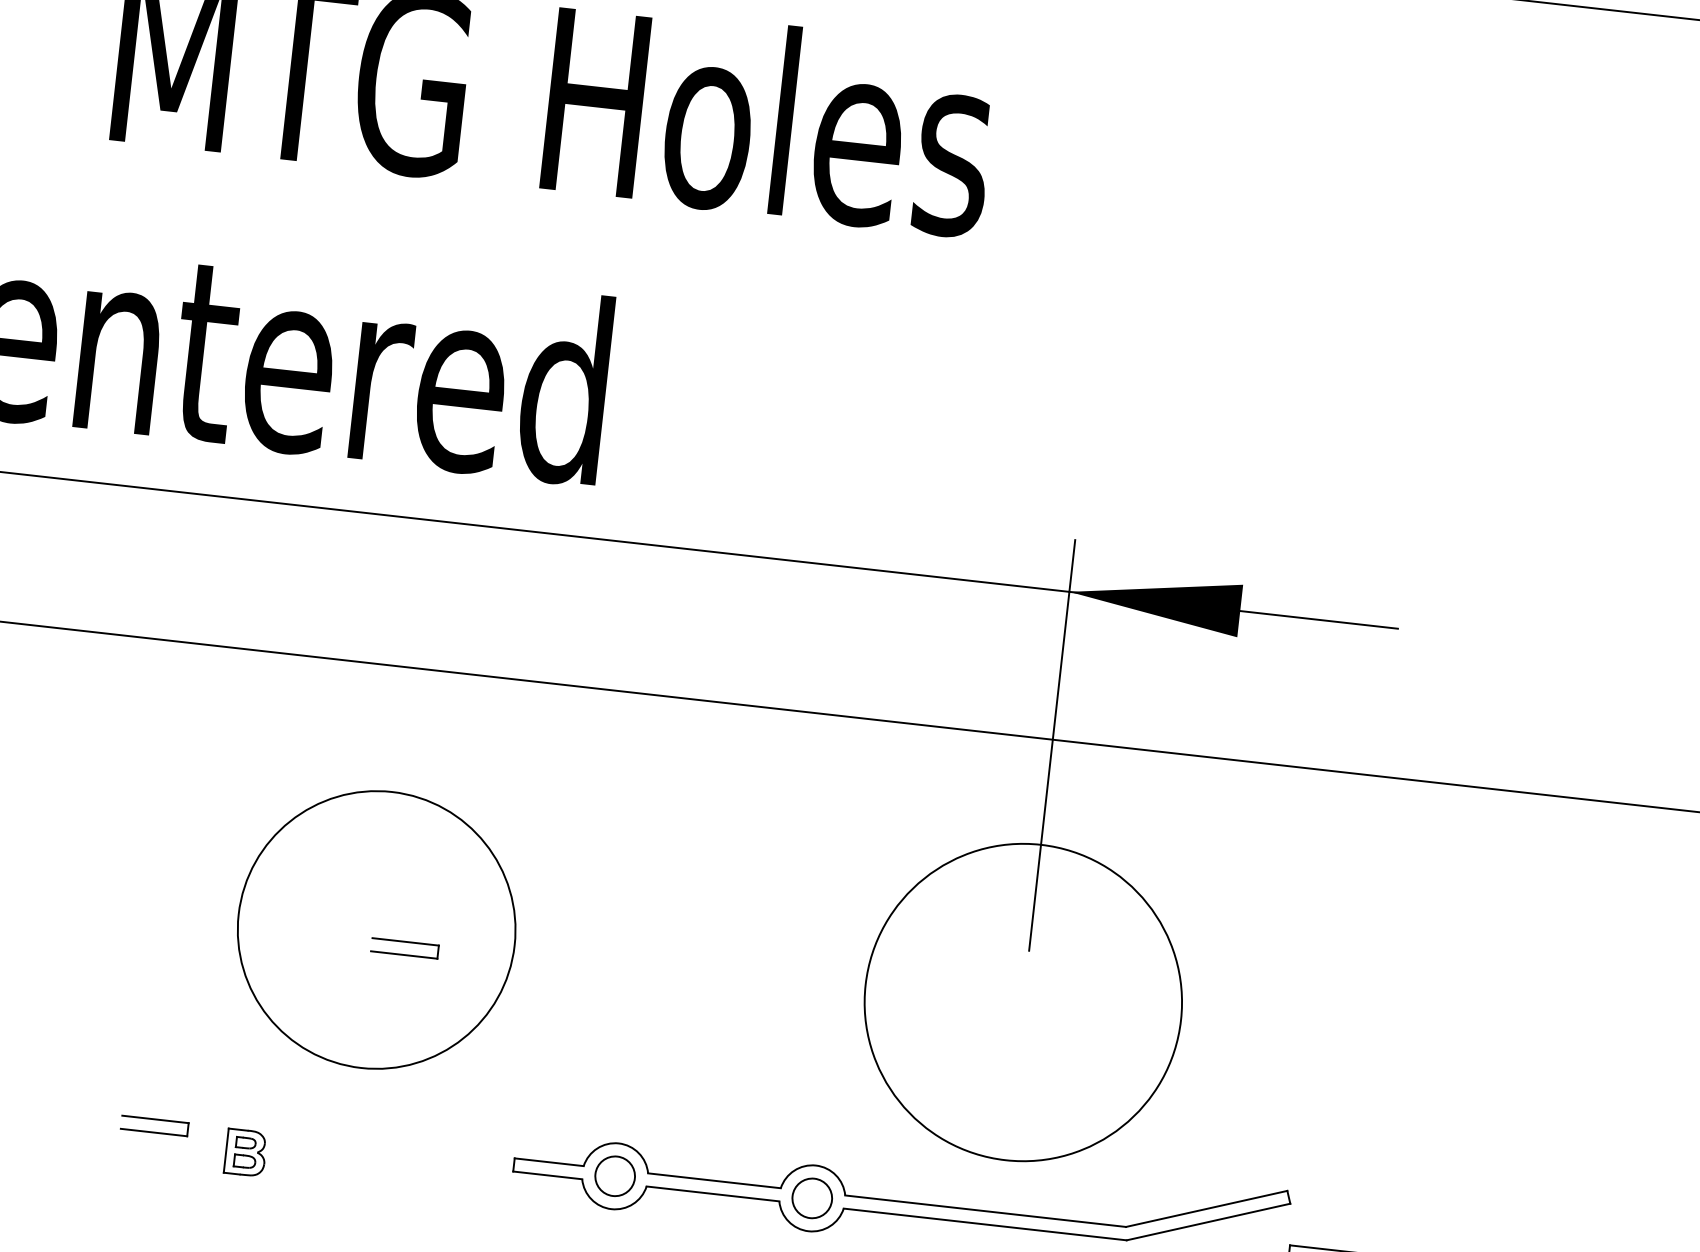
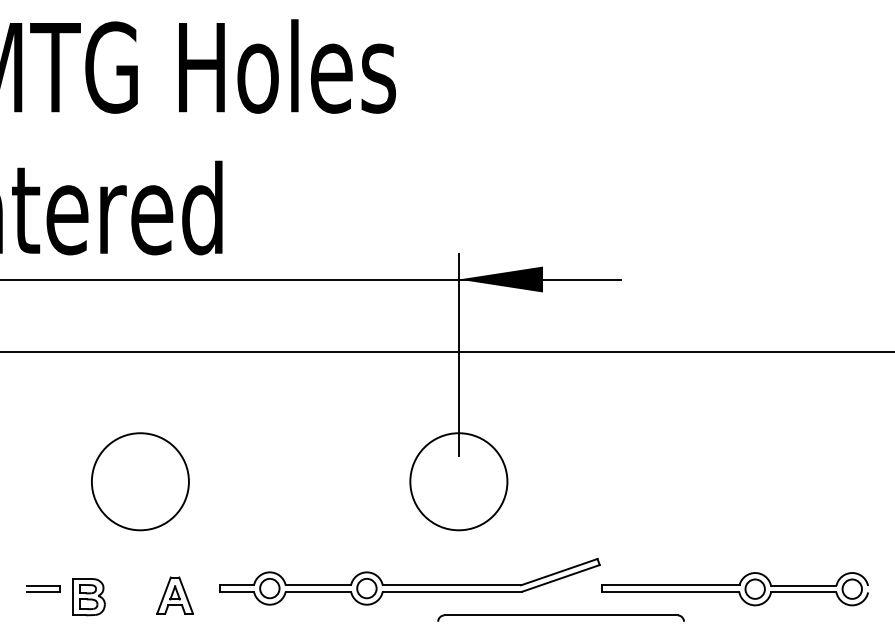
circle: (374, 929) -> (139, 481), size x0.71
part: (405, 947) -> (155, 488), removed
circle: (1022, 1001) -> (458, 481), size x0.62
part: (244, 1153) -> (88, 597), size x1.67
part: (419, 1168) -> (174, 595), added

